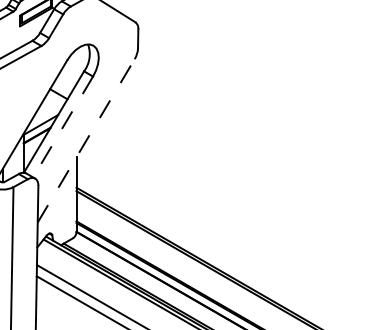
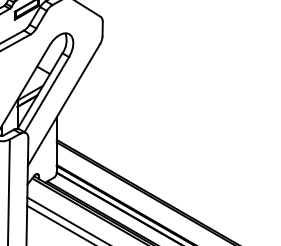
line: (62, 126) -> (46, 94), dashed -> solid
line: (85, 141) -> (63, 105), dashed -> solid

